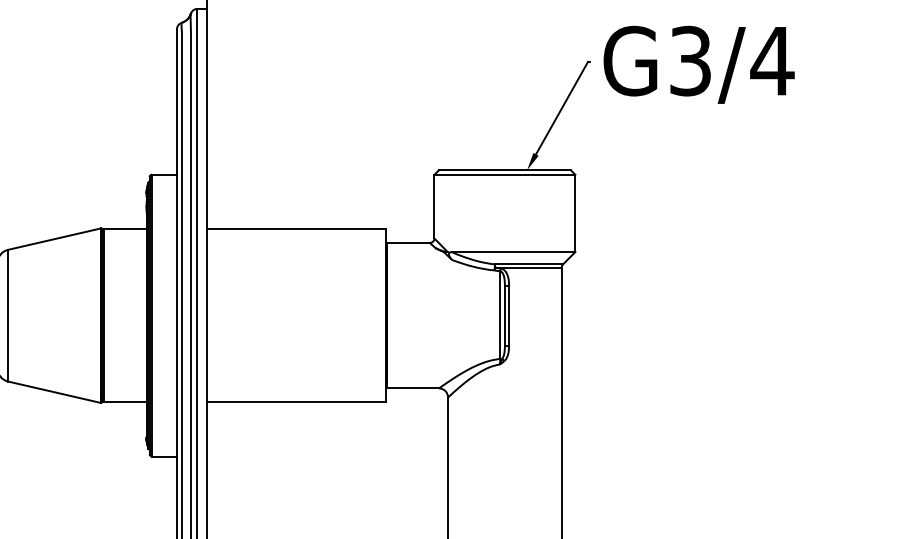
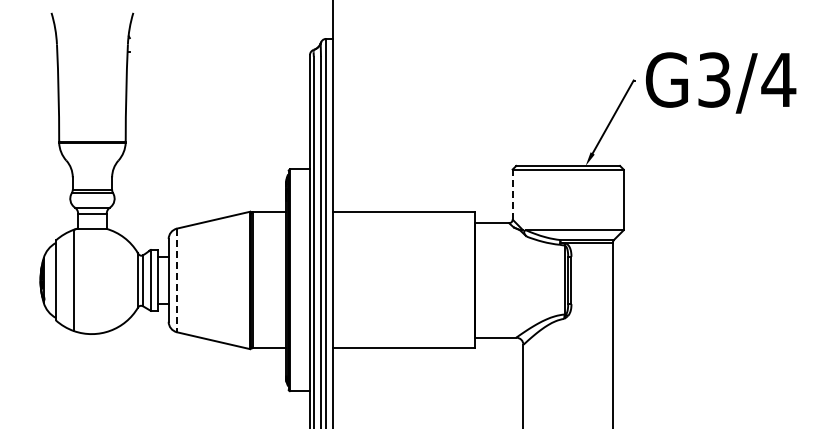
line: (434, 206) -> (512, 194), solid -> dashed
line: (7, 315) -> (176, 280), solid -> dashed

